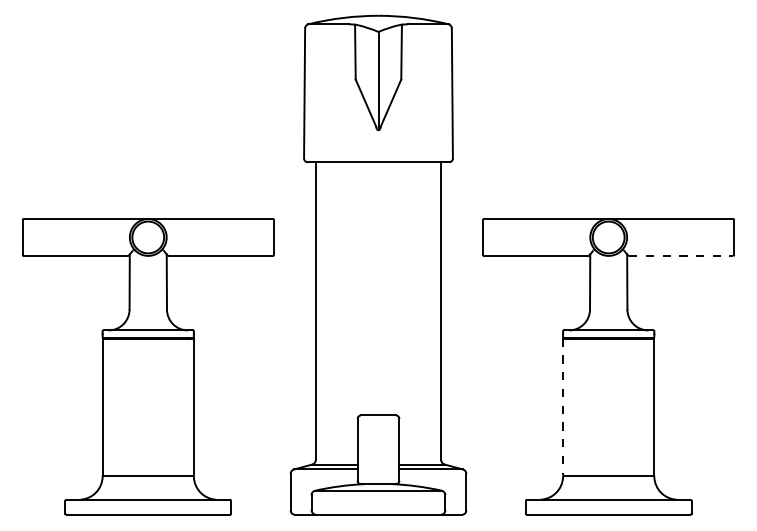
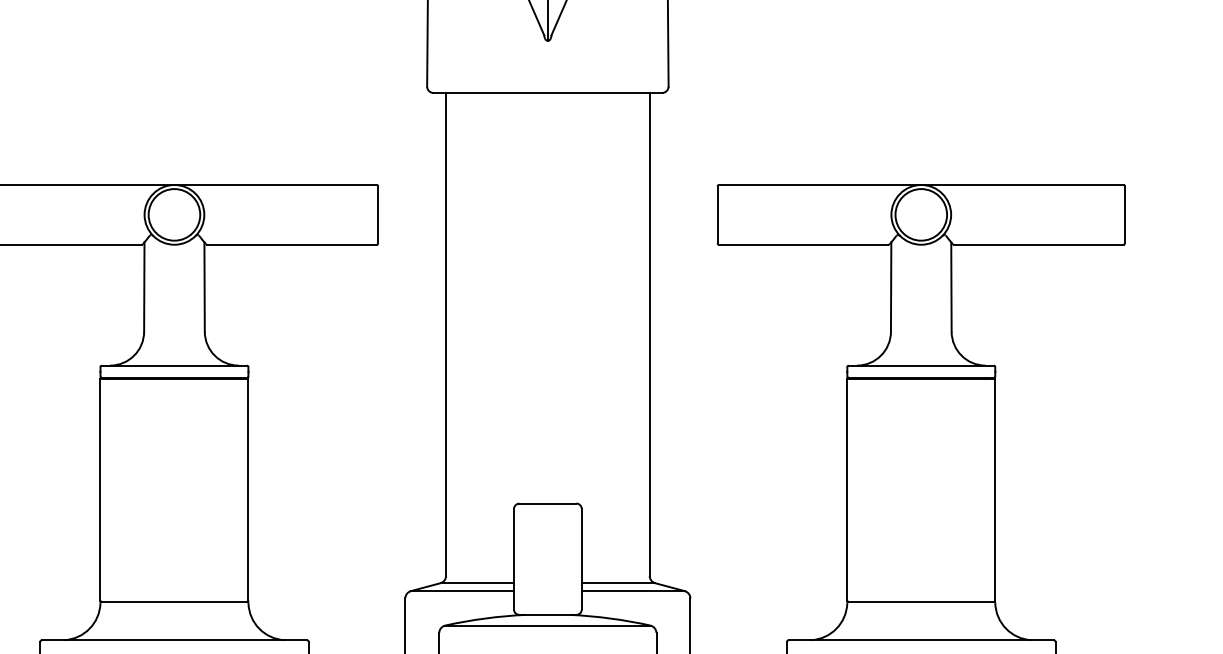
line: (681, 255) -> (1039, 244), dashed -> solid
line: (563, 407) -> (847, 490), dashed -> solid

